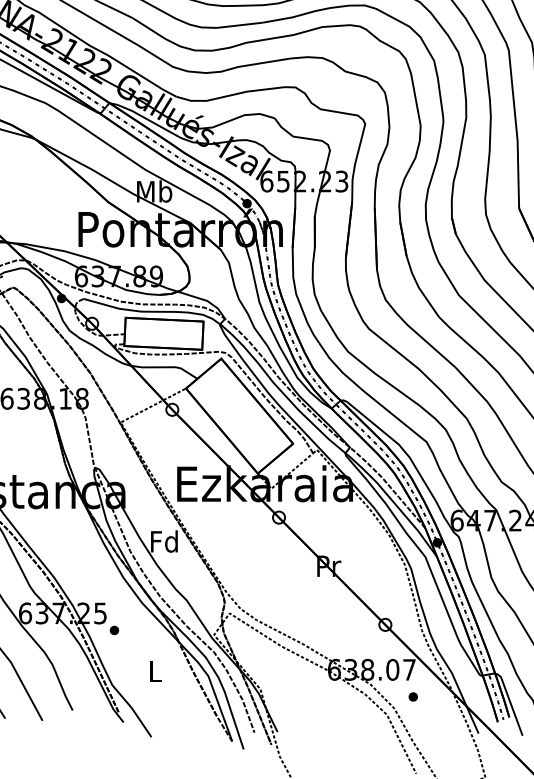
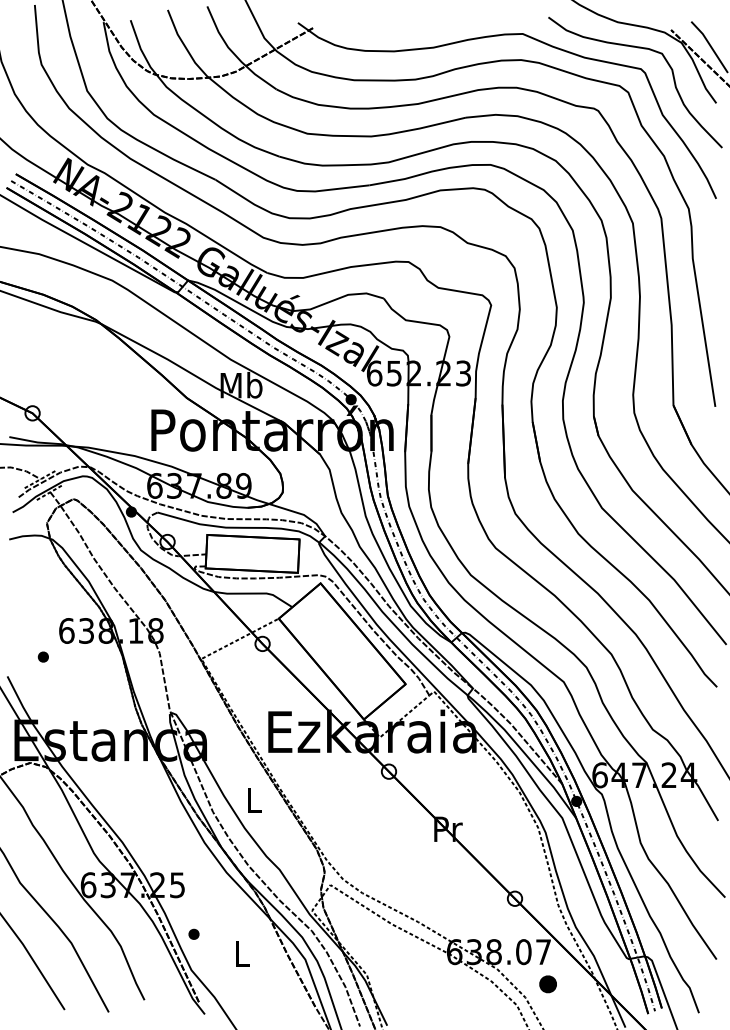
text: (164, 541) -> (253, 799), Fd -> L
part: (114, 629) -> (193, 933), moved
part: (412, 696) -> (547, 983), size x1.6

